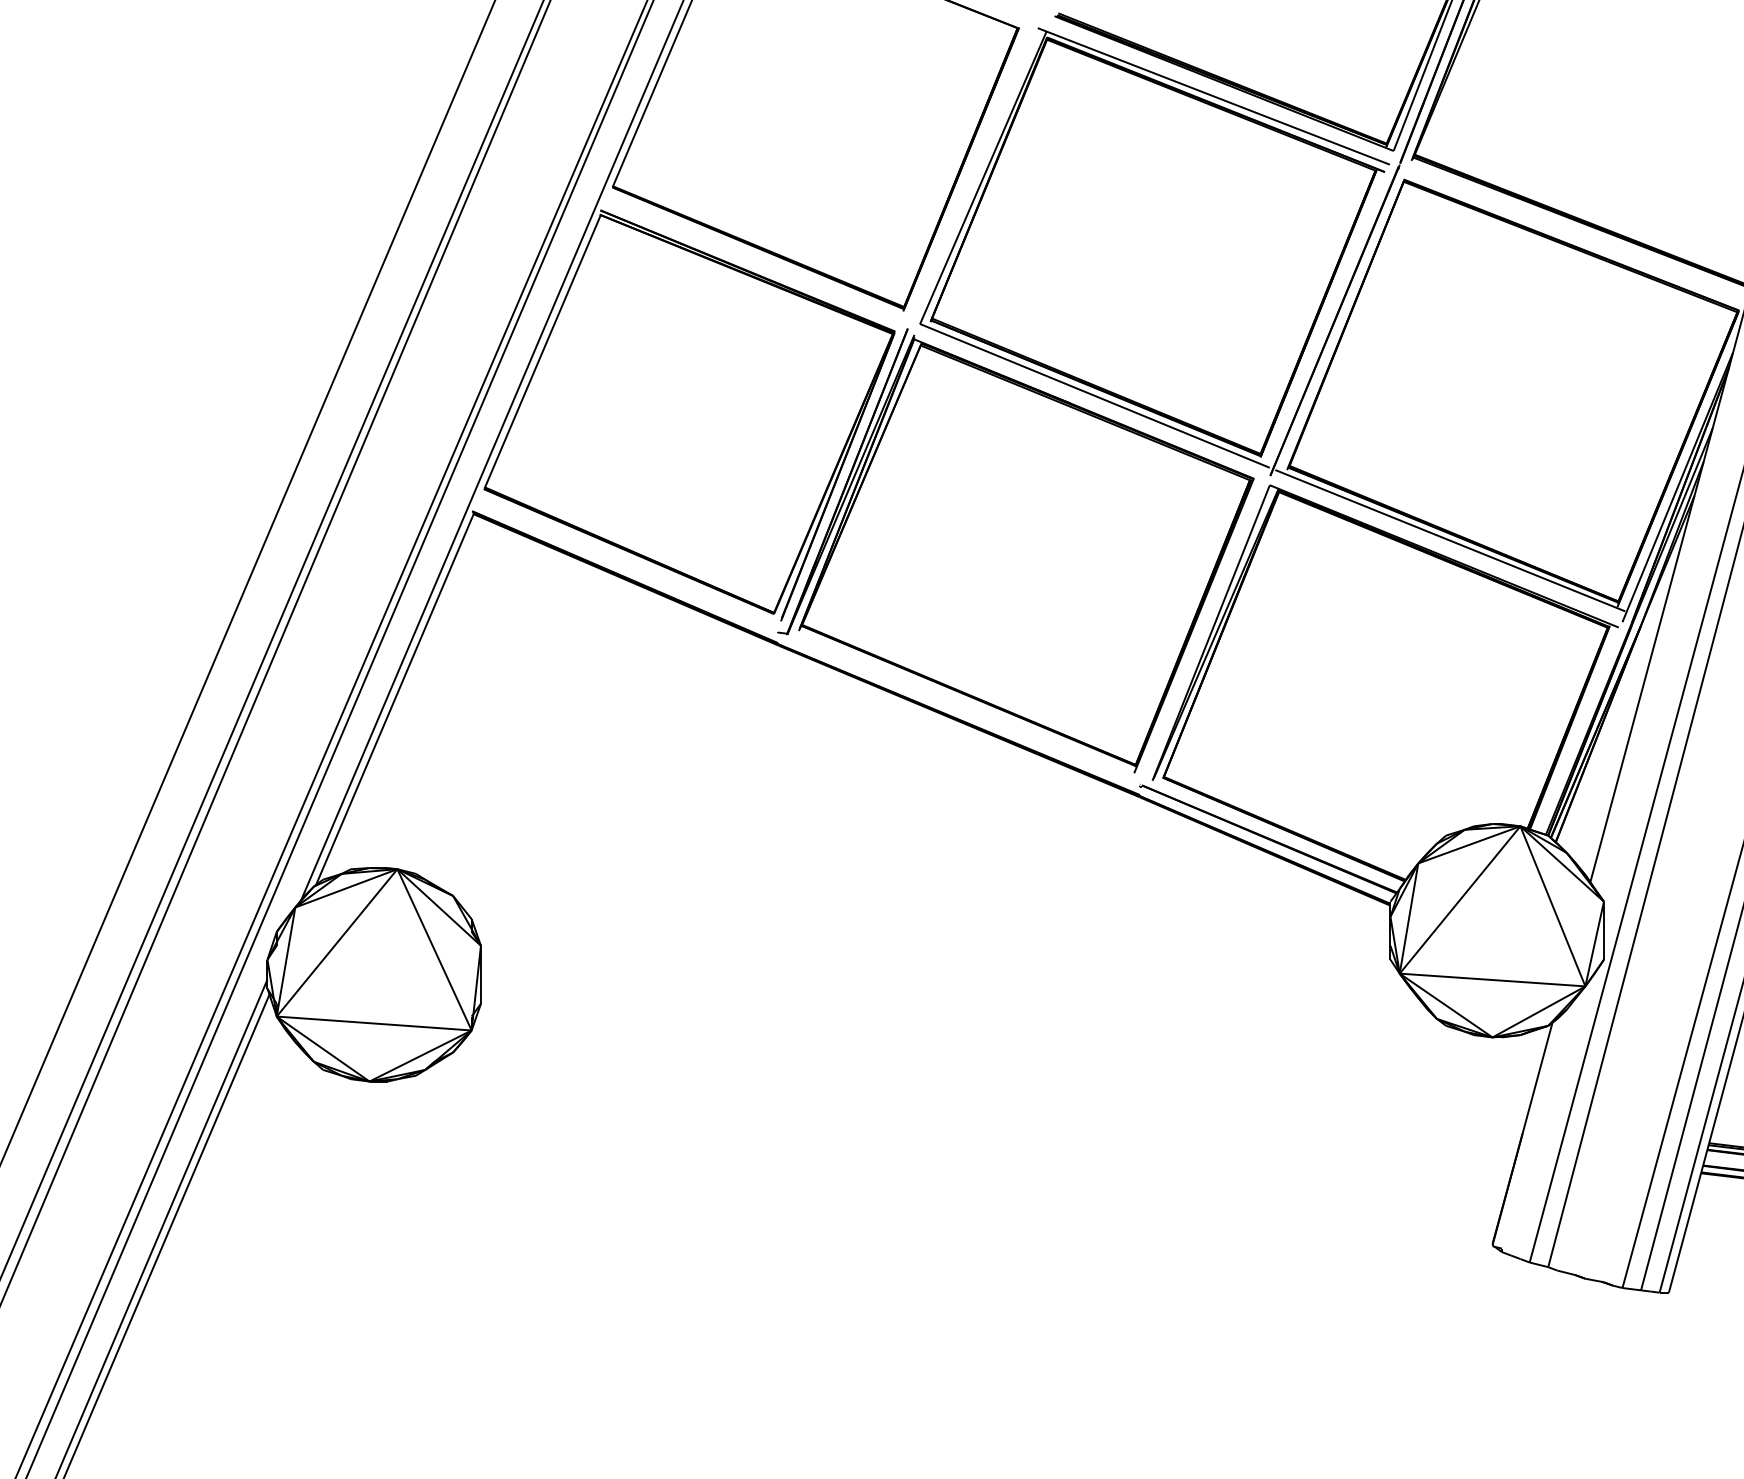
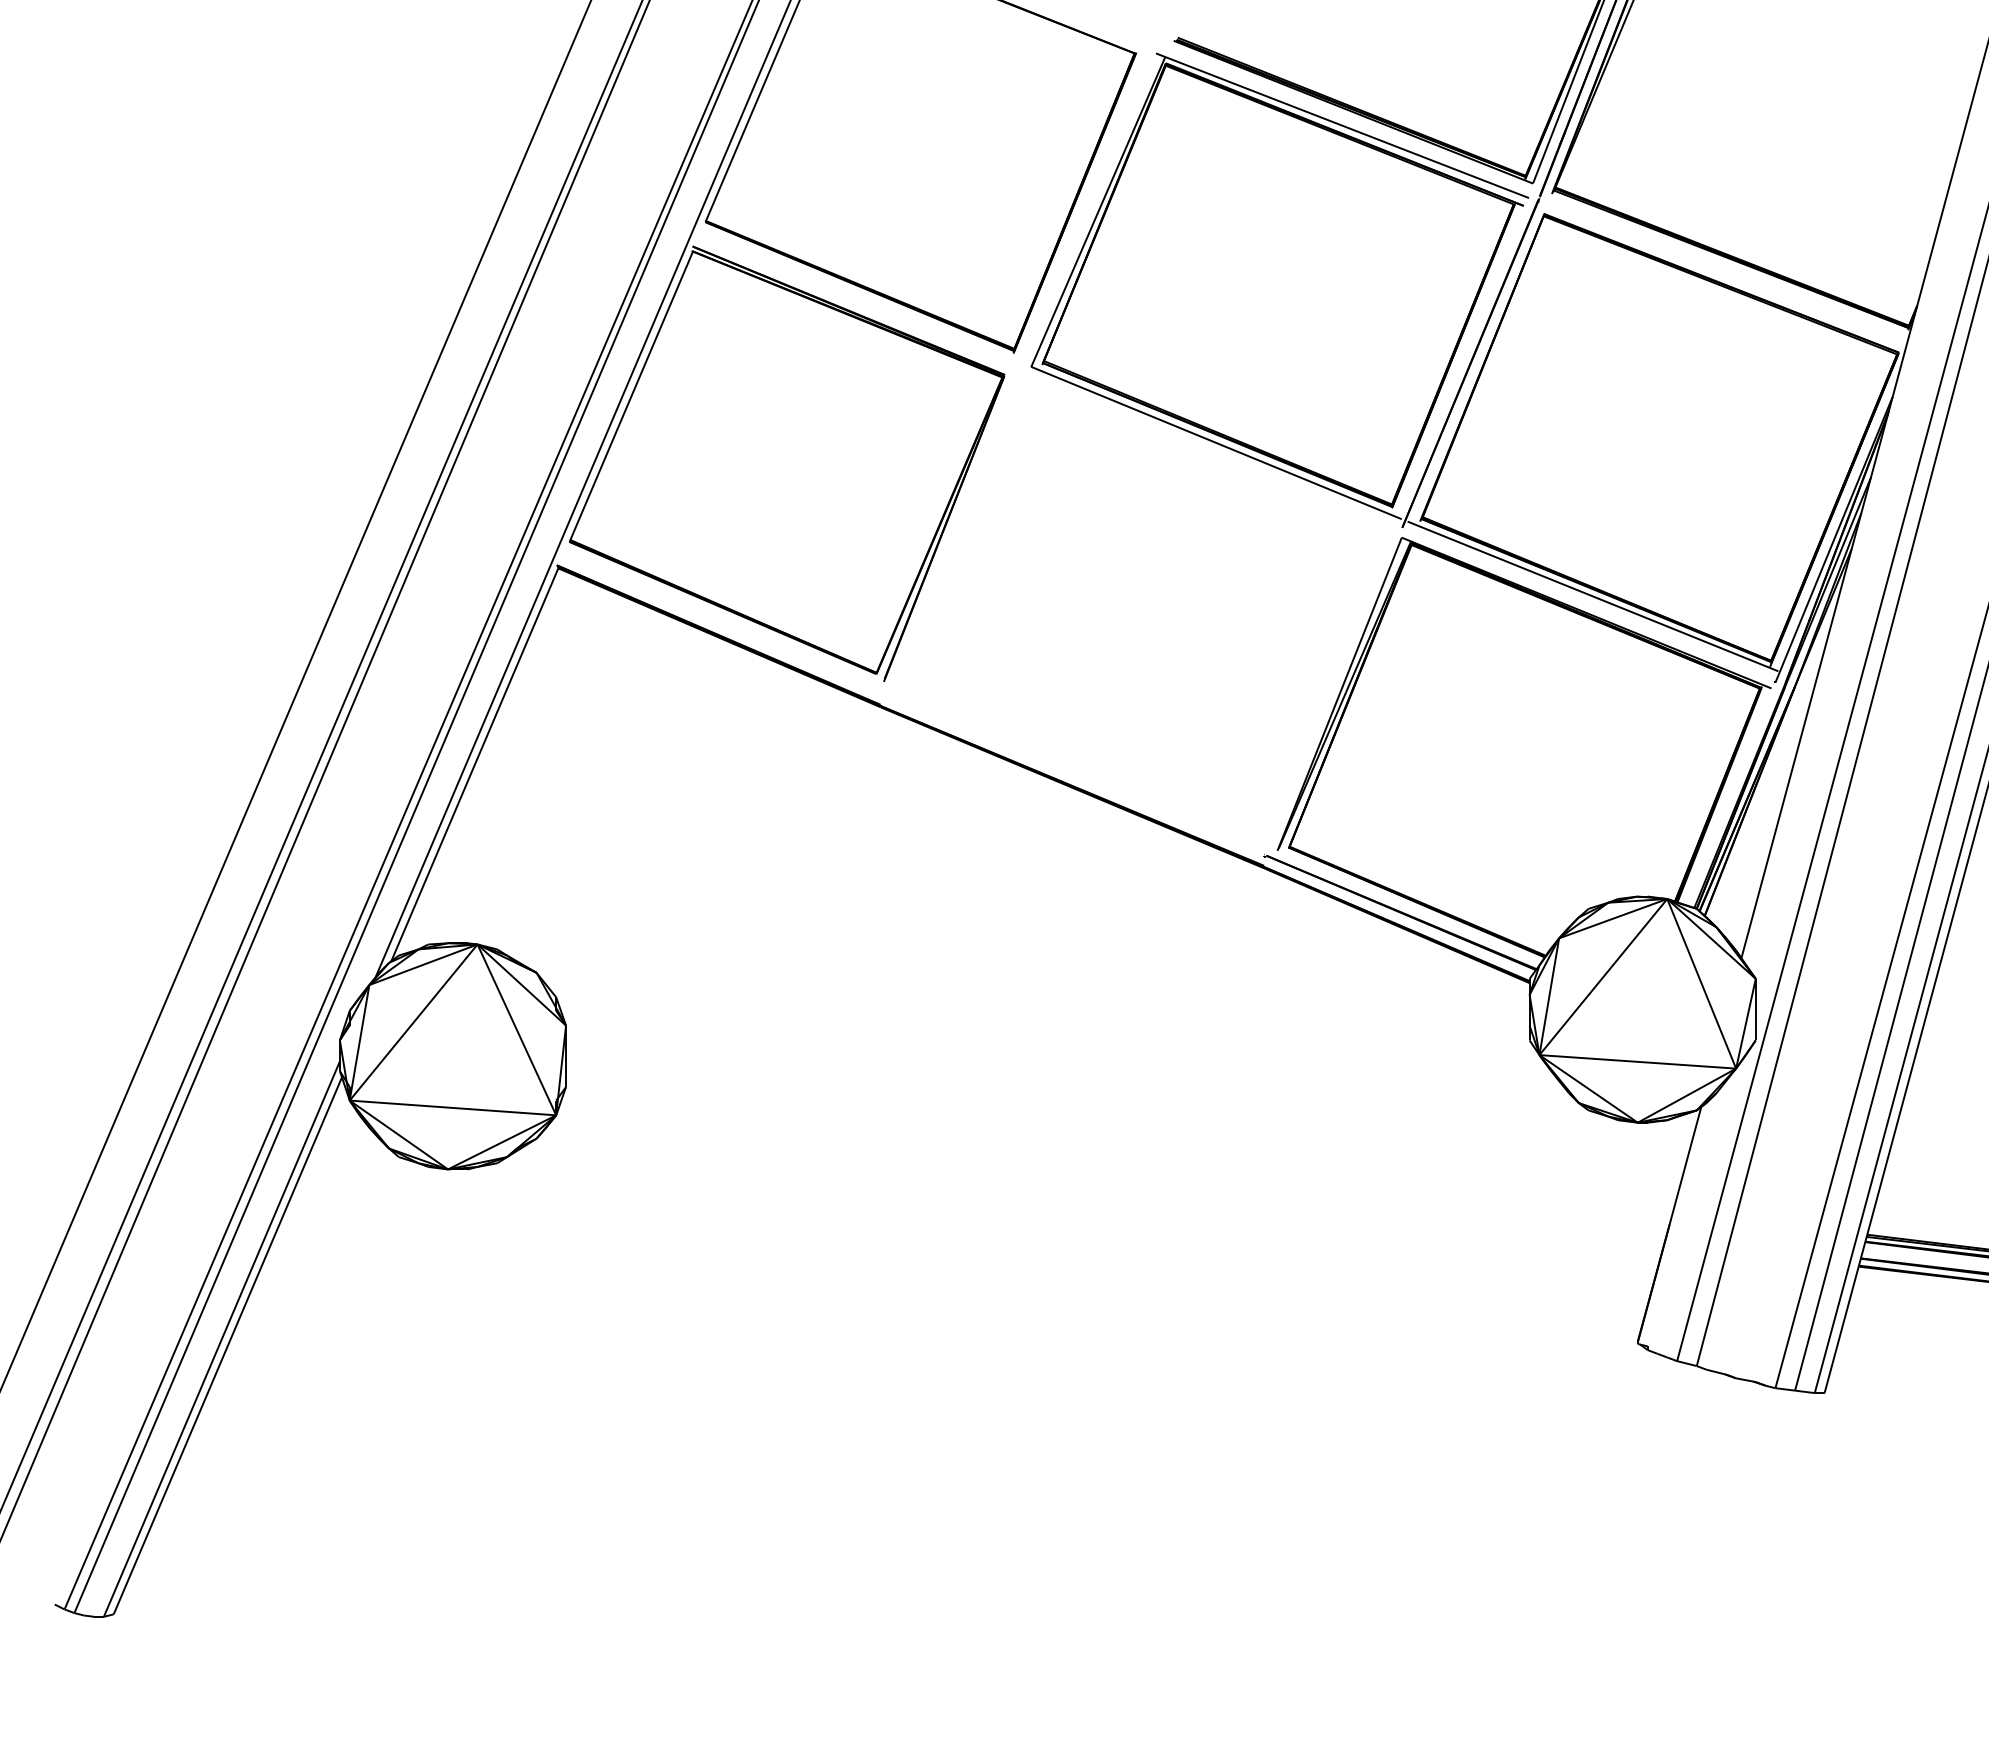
part: (1015, 550) -> (1132, 606), removed

